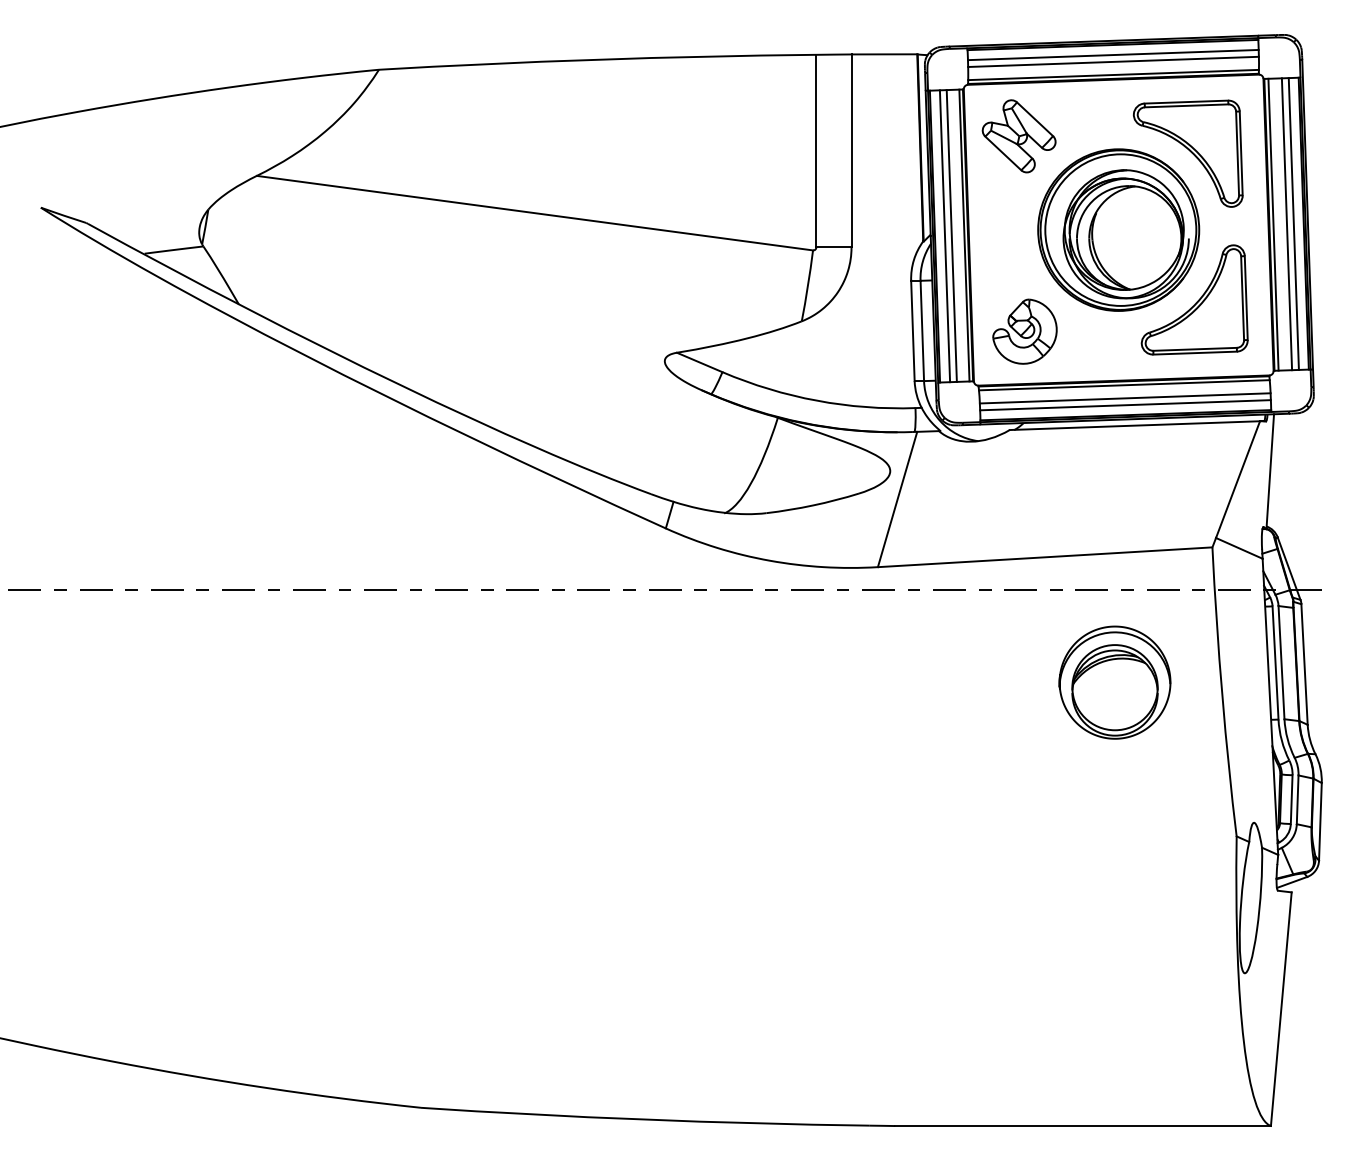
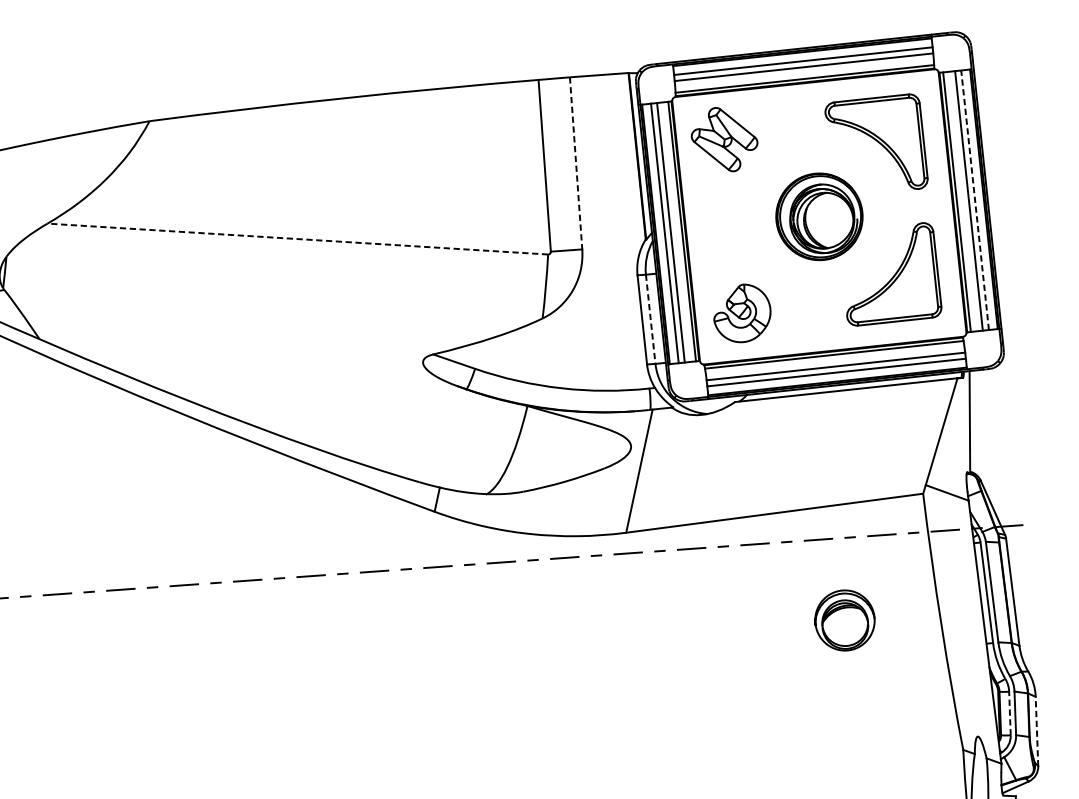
line: (851, 150) -> (576, 162), solid -> dashed
line: (534, 213) -> (297, 239), solid -> dashed
line: (1293, 223) -> (974, 199), solid -> dashed
part: (1118, 229) -> (819, 216), size x0.6
line: (922, 331) -> (650, 319), solid -> dashed
part: (1114, 682) -> (844, 620), size x0.6
line: (1291, 799) -> (1009, 713), solid -> dashed
line: (1320, 821) -> (1037, 731), solid -> dashed

